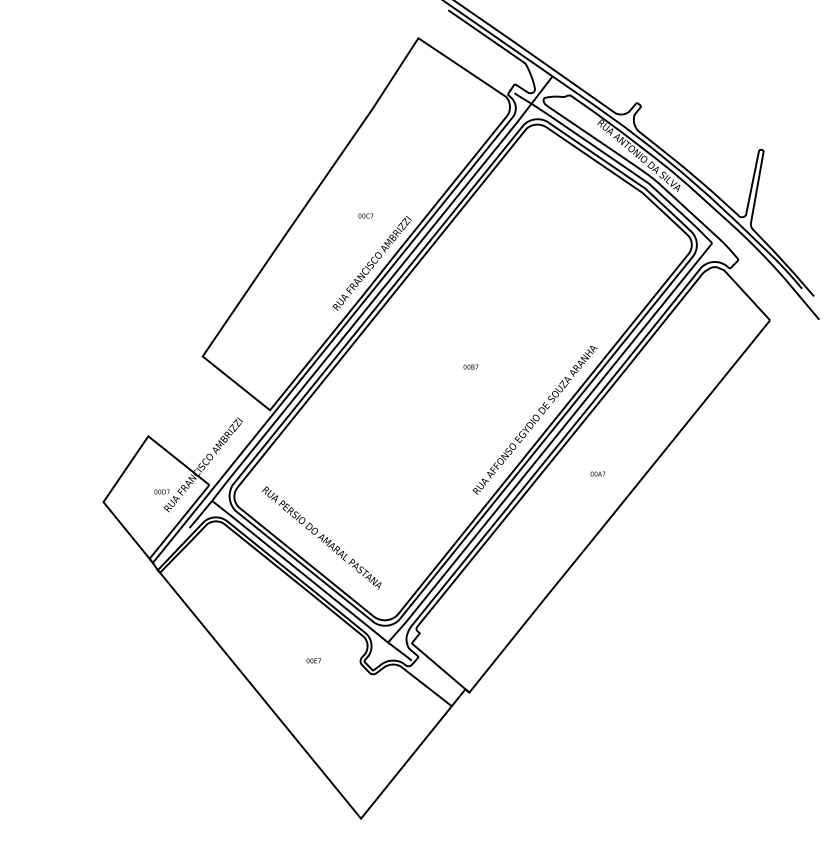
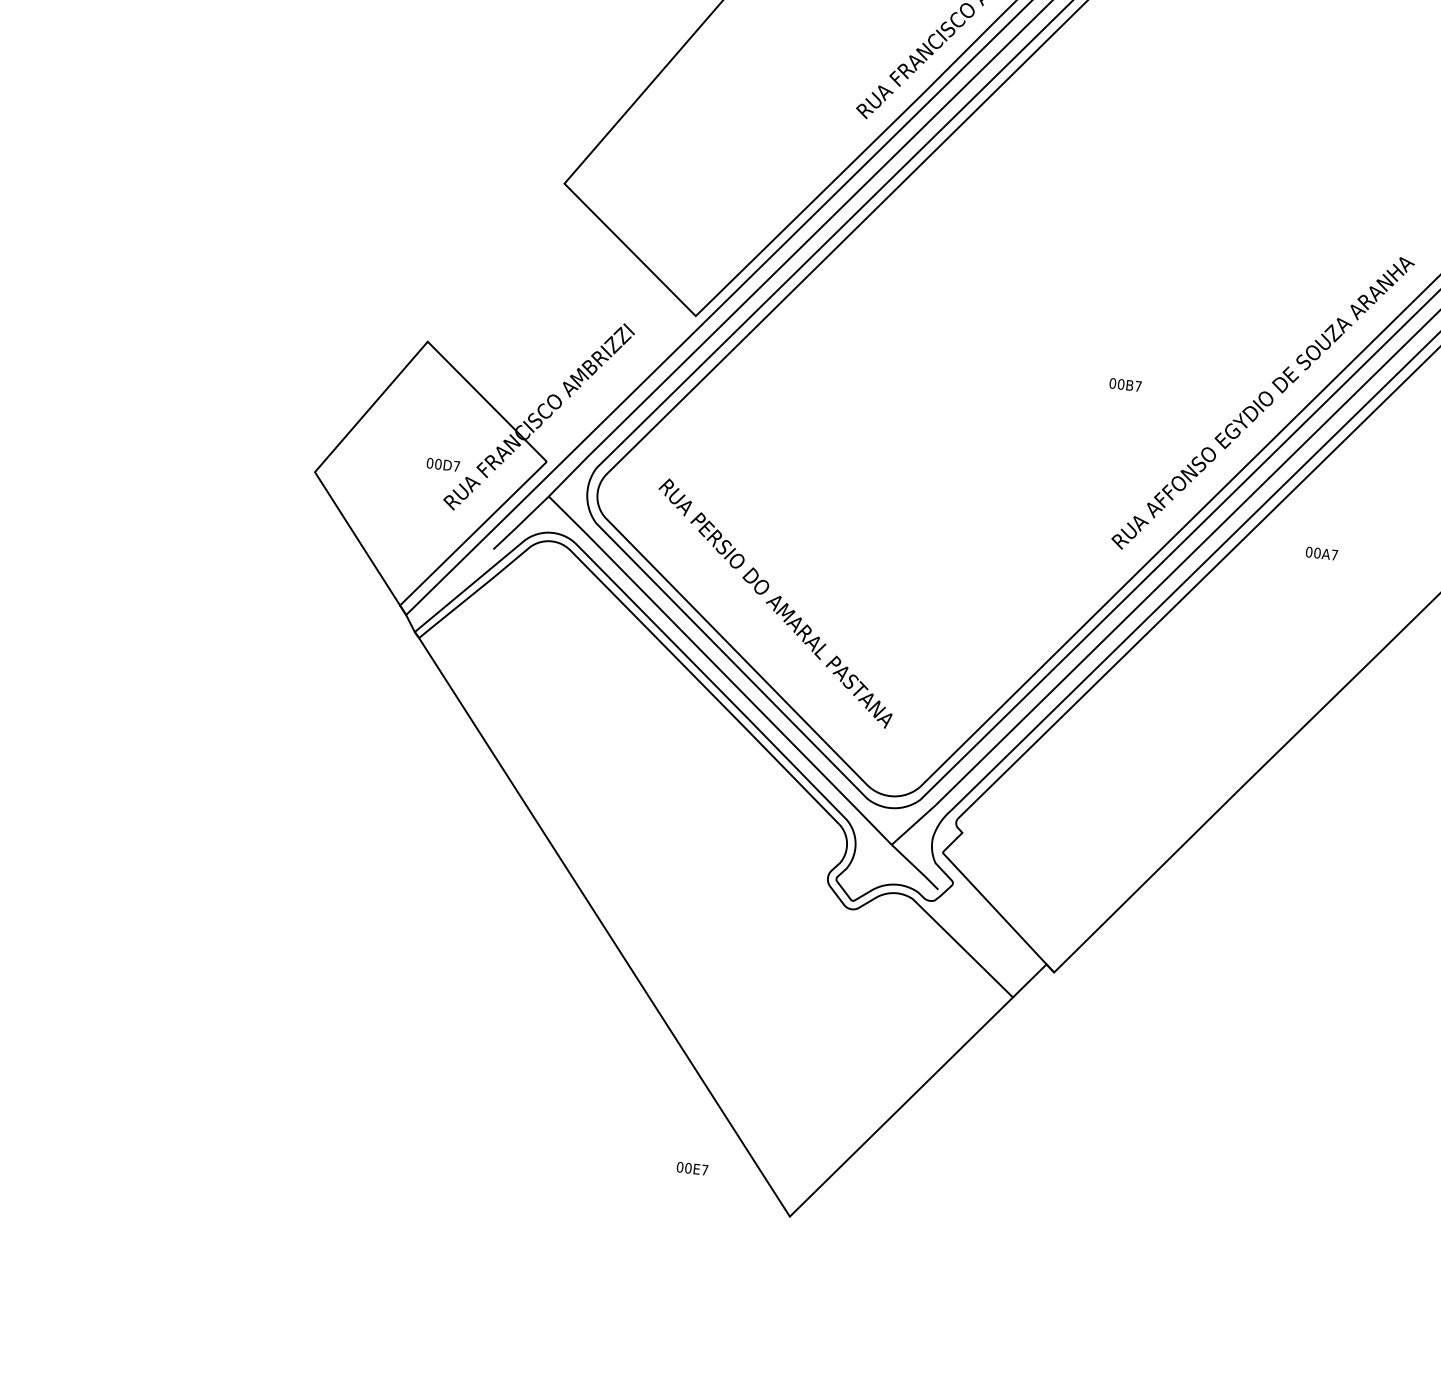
text: (470, 366) -> (1124, 383), moved
text: (597, 473) -> (1320, 552), moved
text: (313, 660) -> (691, 1167), moved

